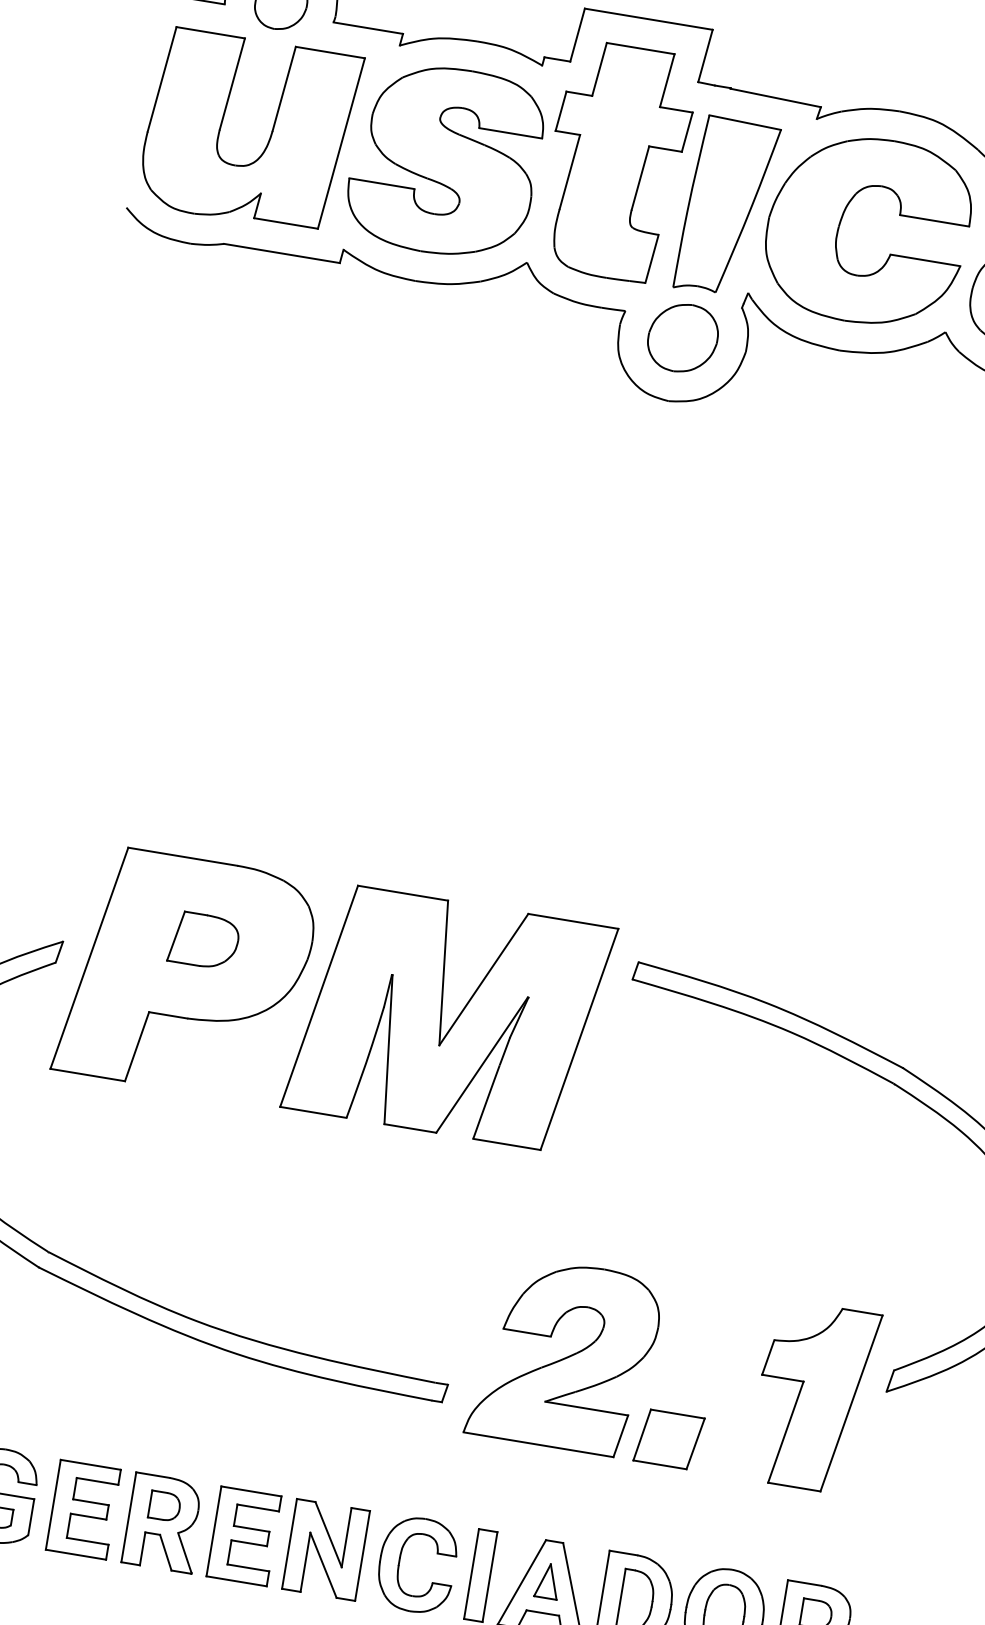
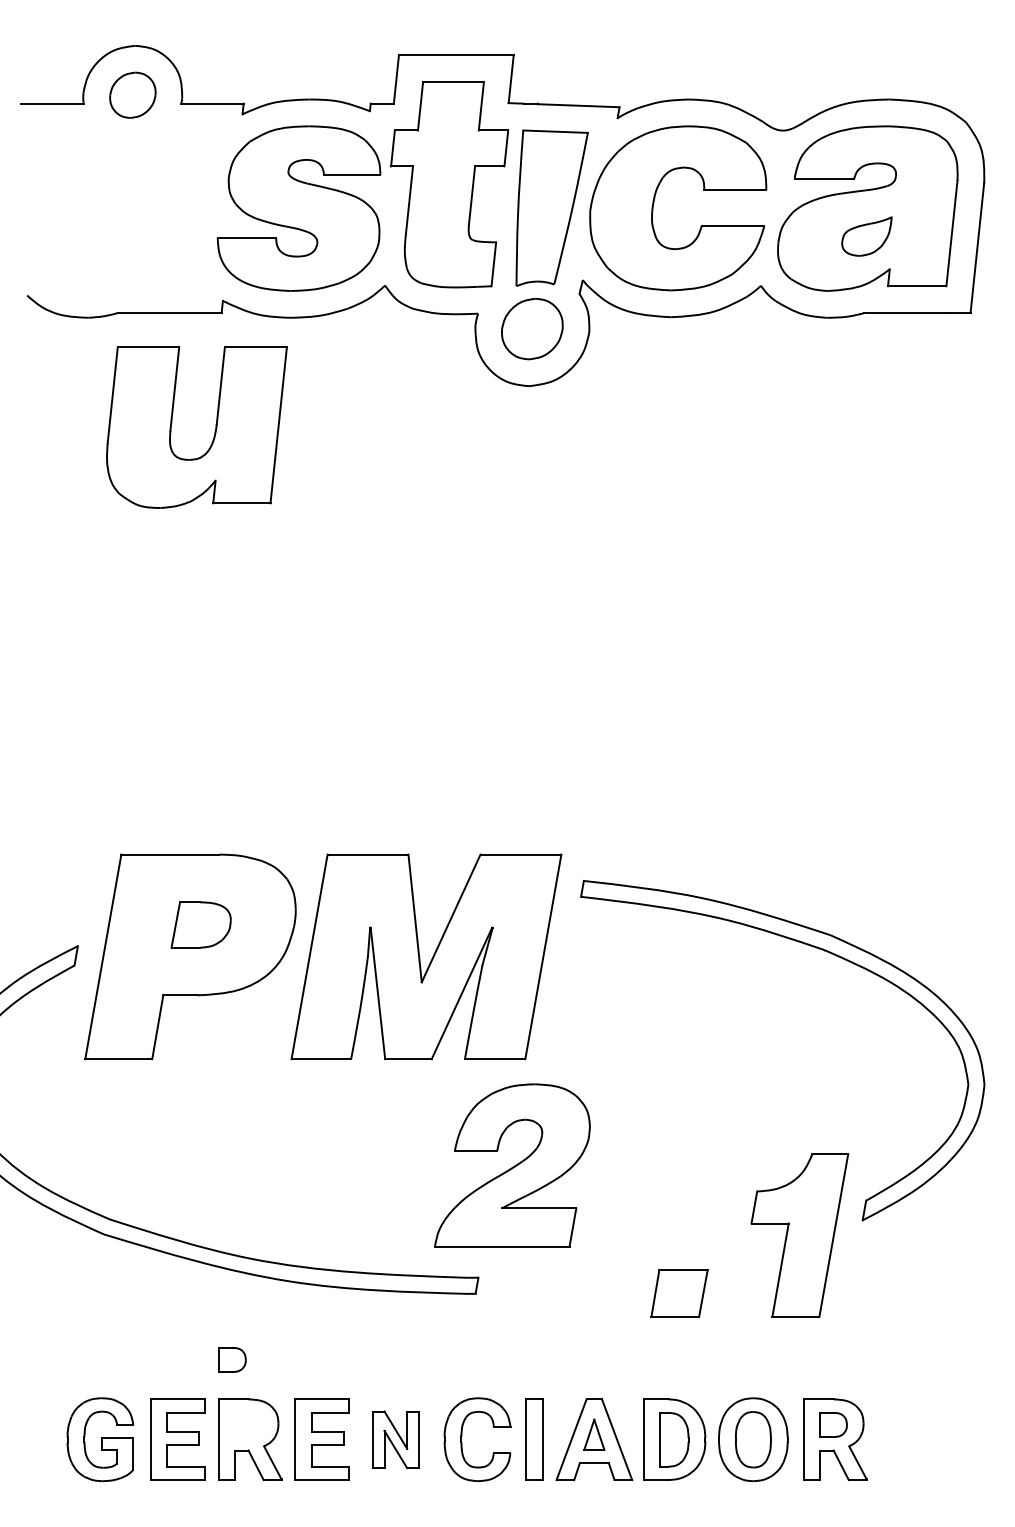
part: (268, 138) -> (214, 431), moved
part: (565, 1355) -> (512, 1165), moved
part: (164, 1505) -> (232, 1359), moved
part: (325, 1549) -> (395, 1439), size x0.7

